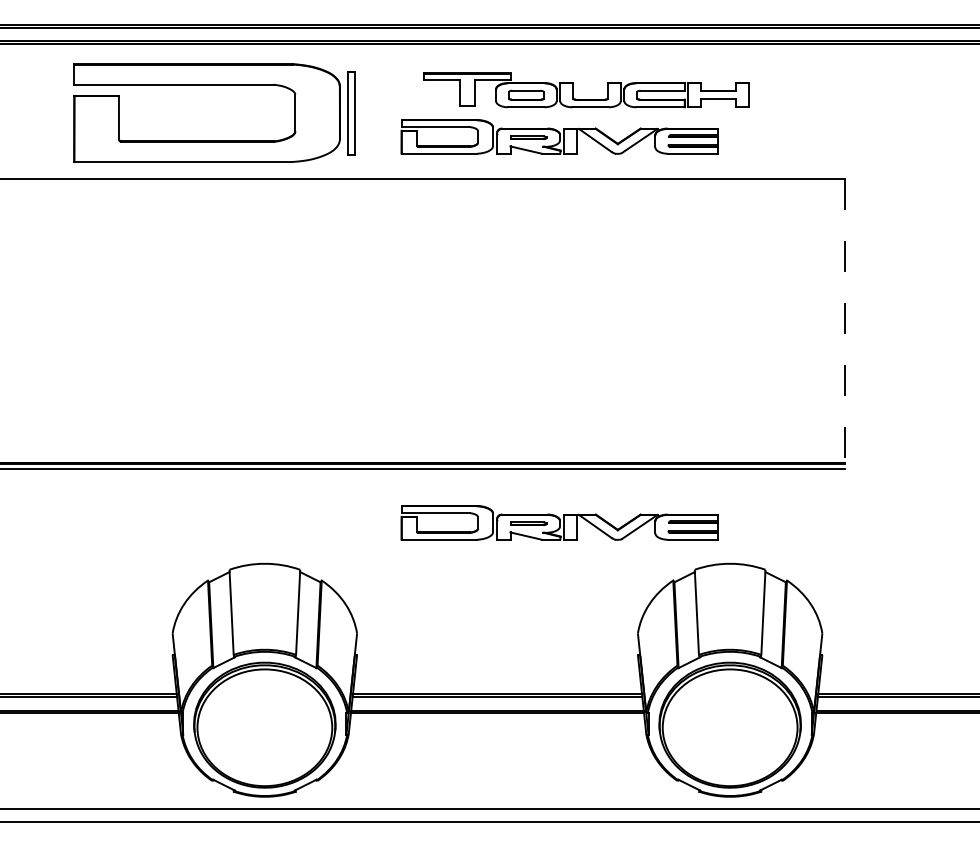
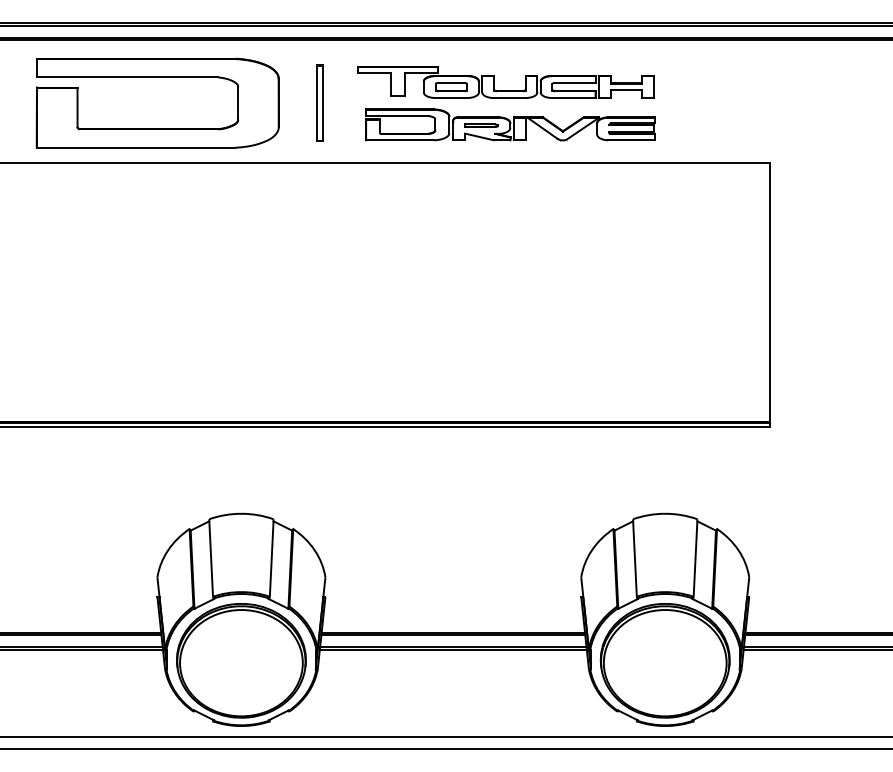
part: (206, 85) -> (157, 78), moved
part: (586, 99) -> (506, 90), moved
line: (845, 323) -> (770, 294), dashed -> solid
part: (559, 522) -> (509, 476), removed

